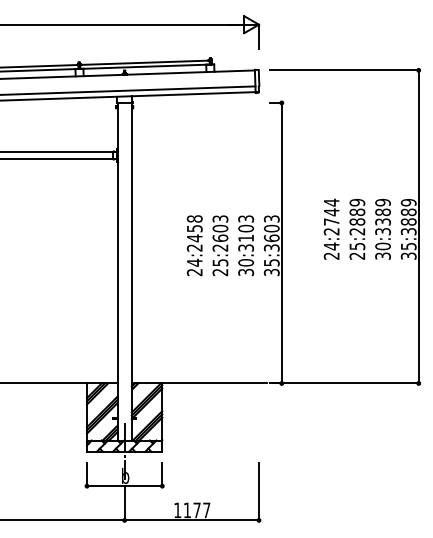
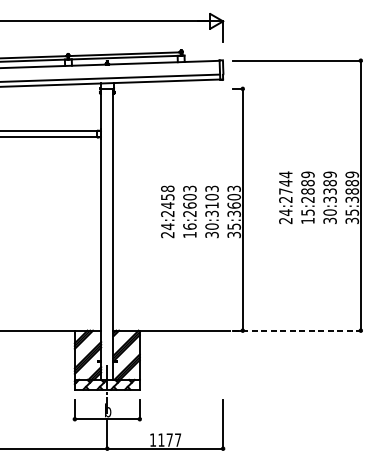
text: (356, 255) -> (307, 220), 25:2889 -> 15:2889
text: (220, 267) -> (189, 230), 25:2603 -> 16:2603
line: (345, 383) -> (297, 330), solid -> dashed

